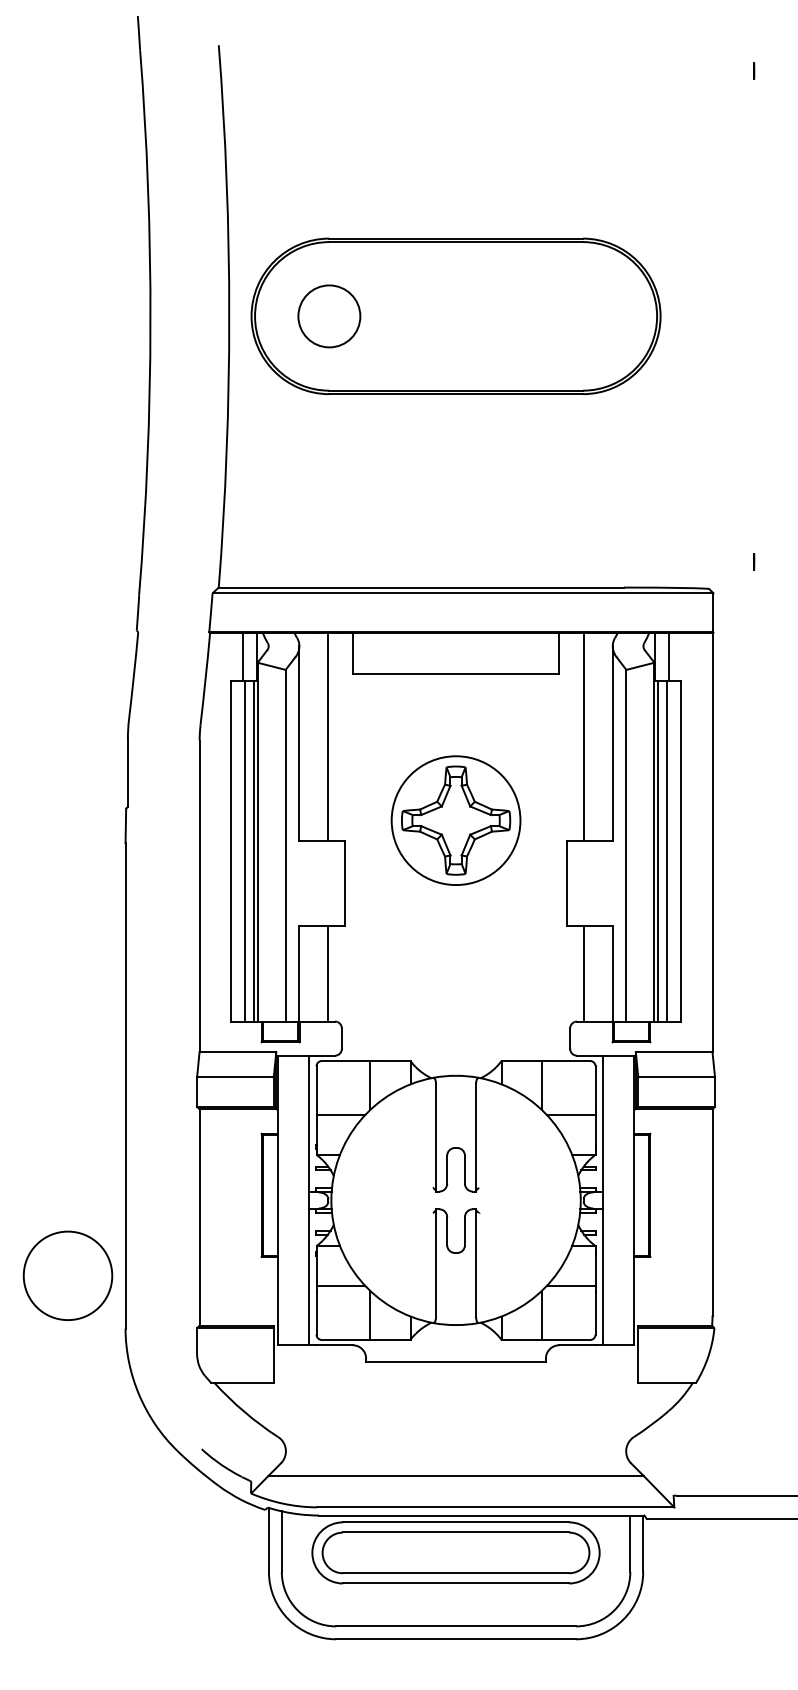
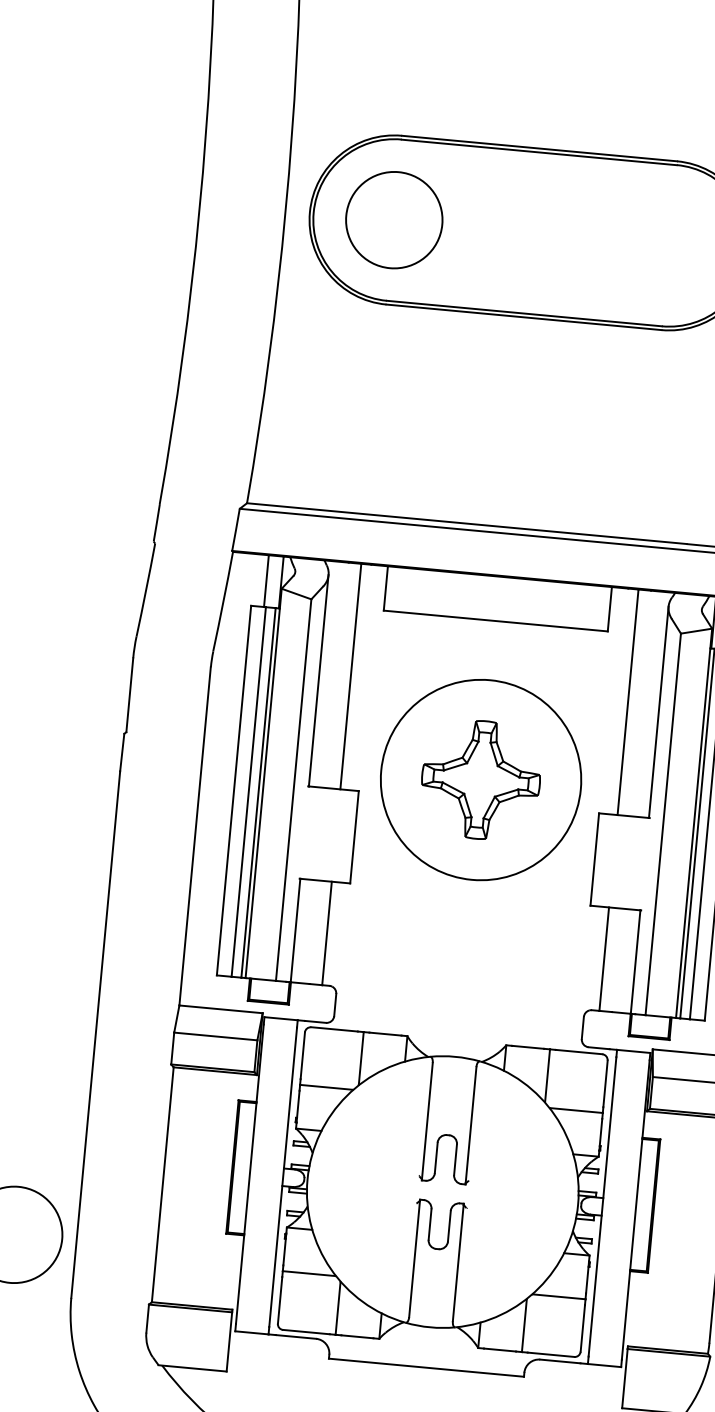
circle: (329, 316) -> (394, 220), size x1.43
circle: (456, 820) -> (481, 779), size x1.43

